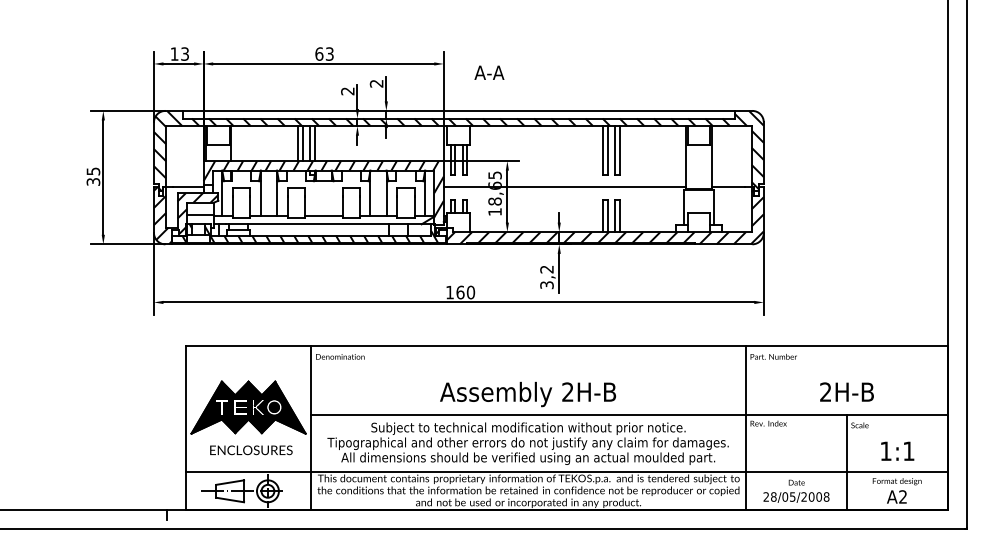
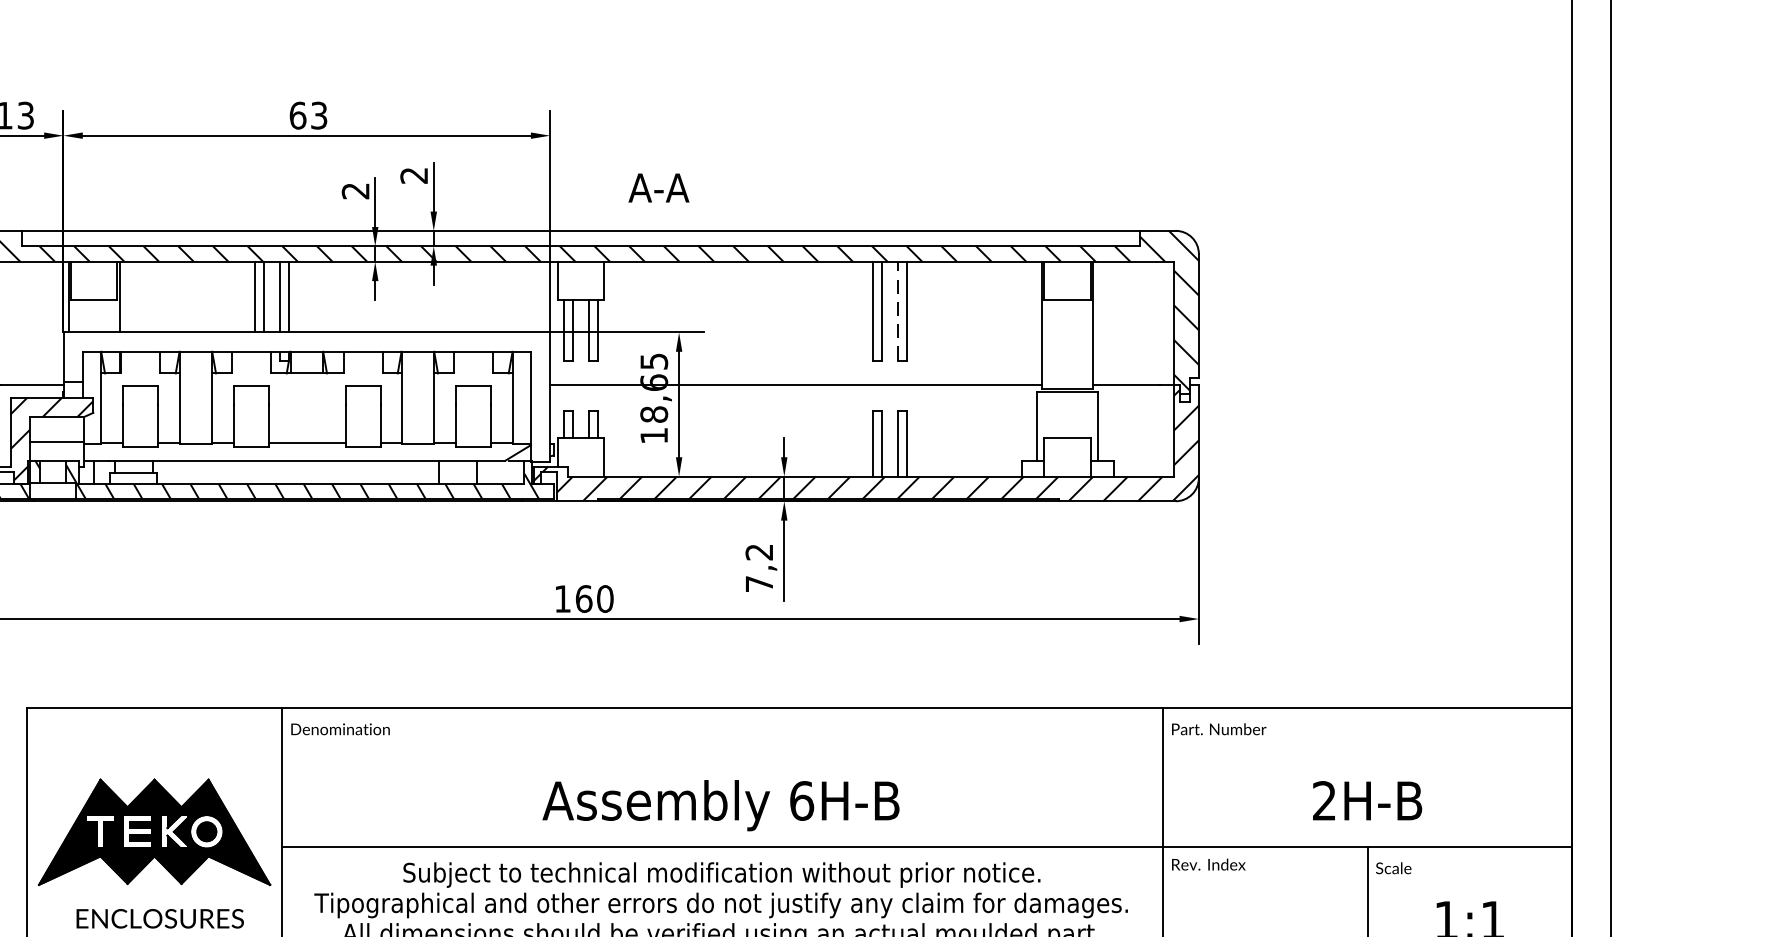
text: (489, 72) -> (659, 187), moved
line: (615, 150) -> (898, 311), solid -> dashed
hatch: (323, 193) -> (306, 398), removed
text: (546, 285) -> (758, 584), 3,2 -> 7,2
text: (567, 391) -> (800, 799), 2H-B -> 6H-B

